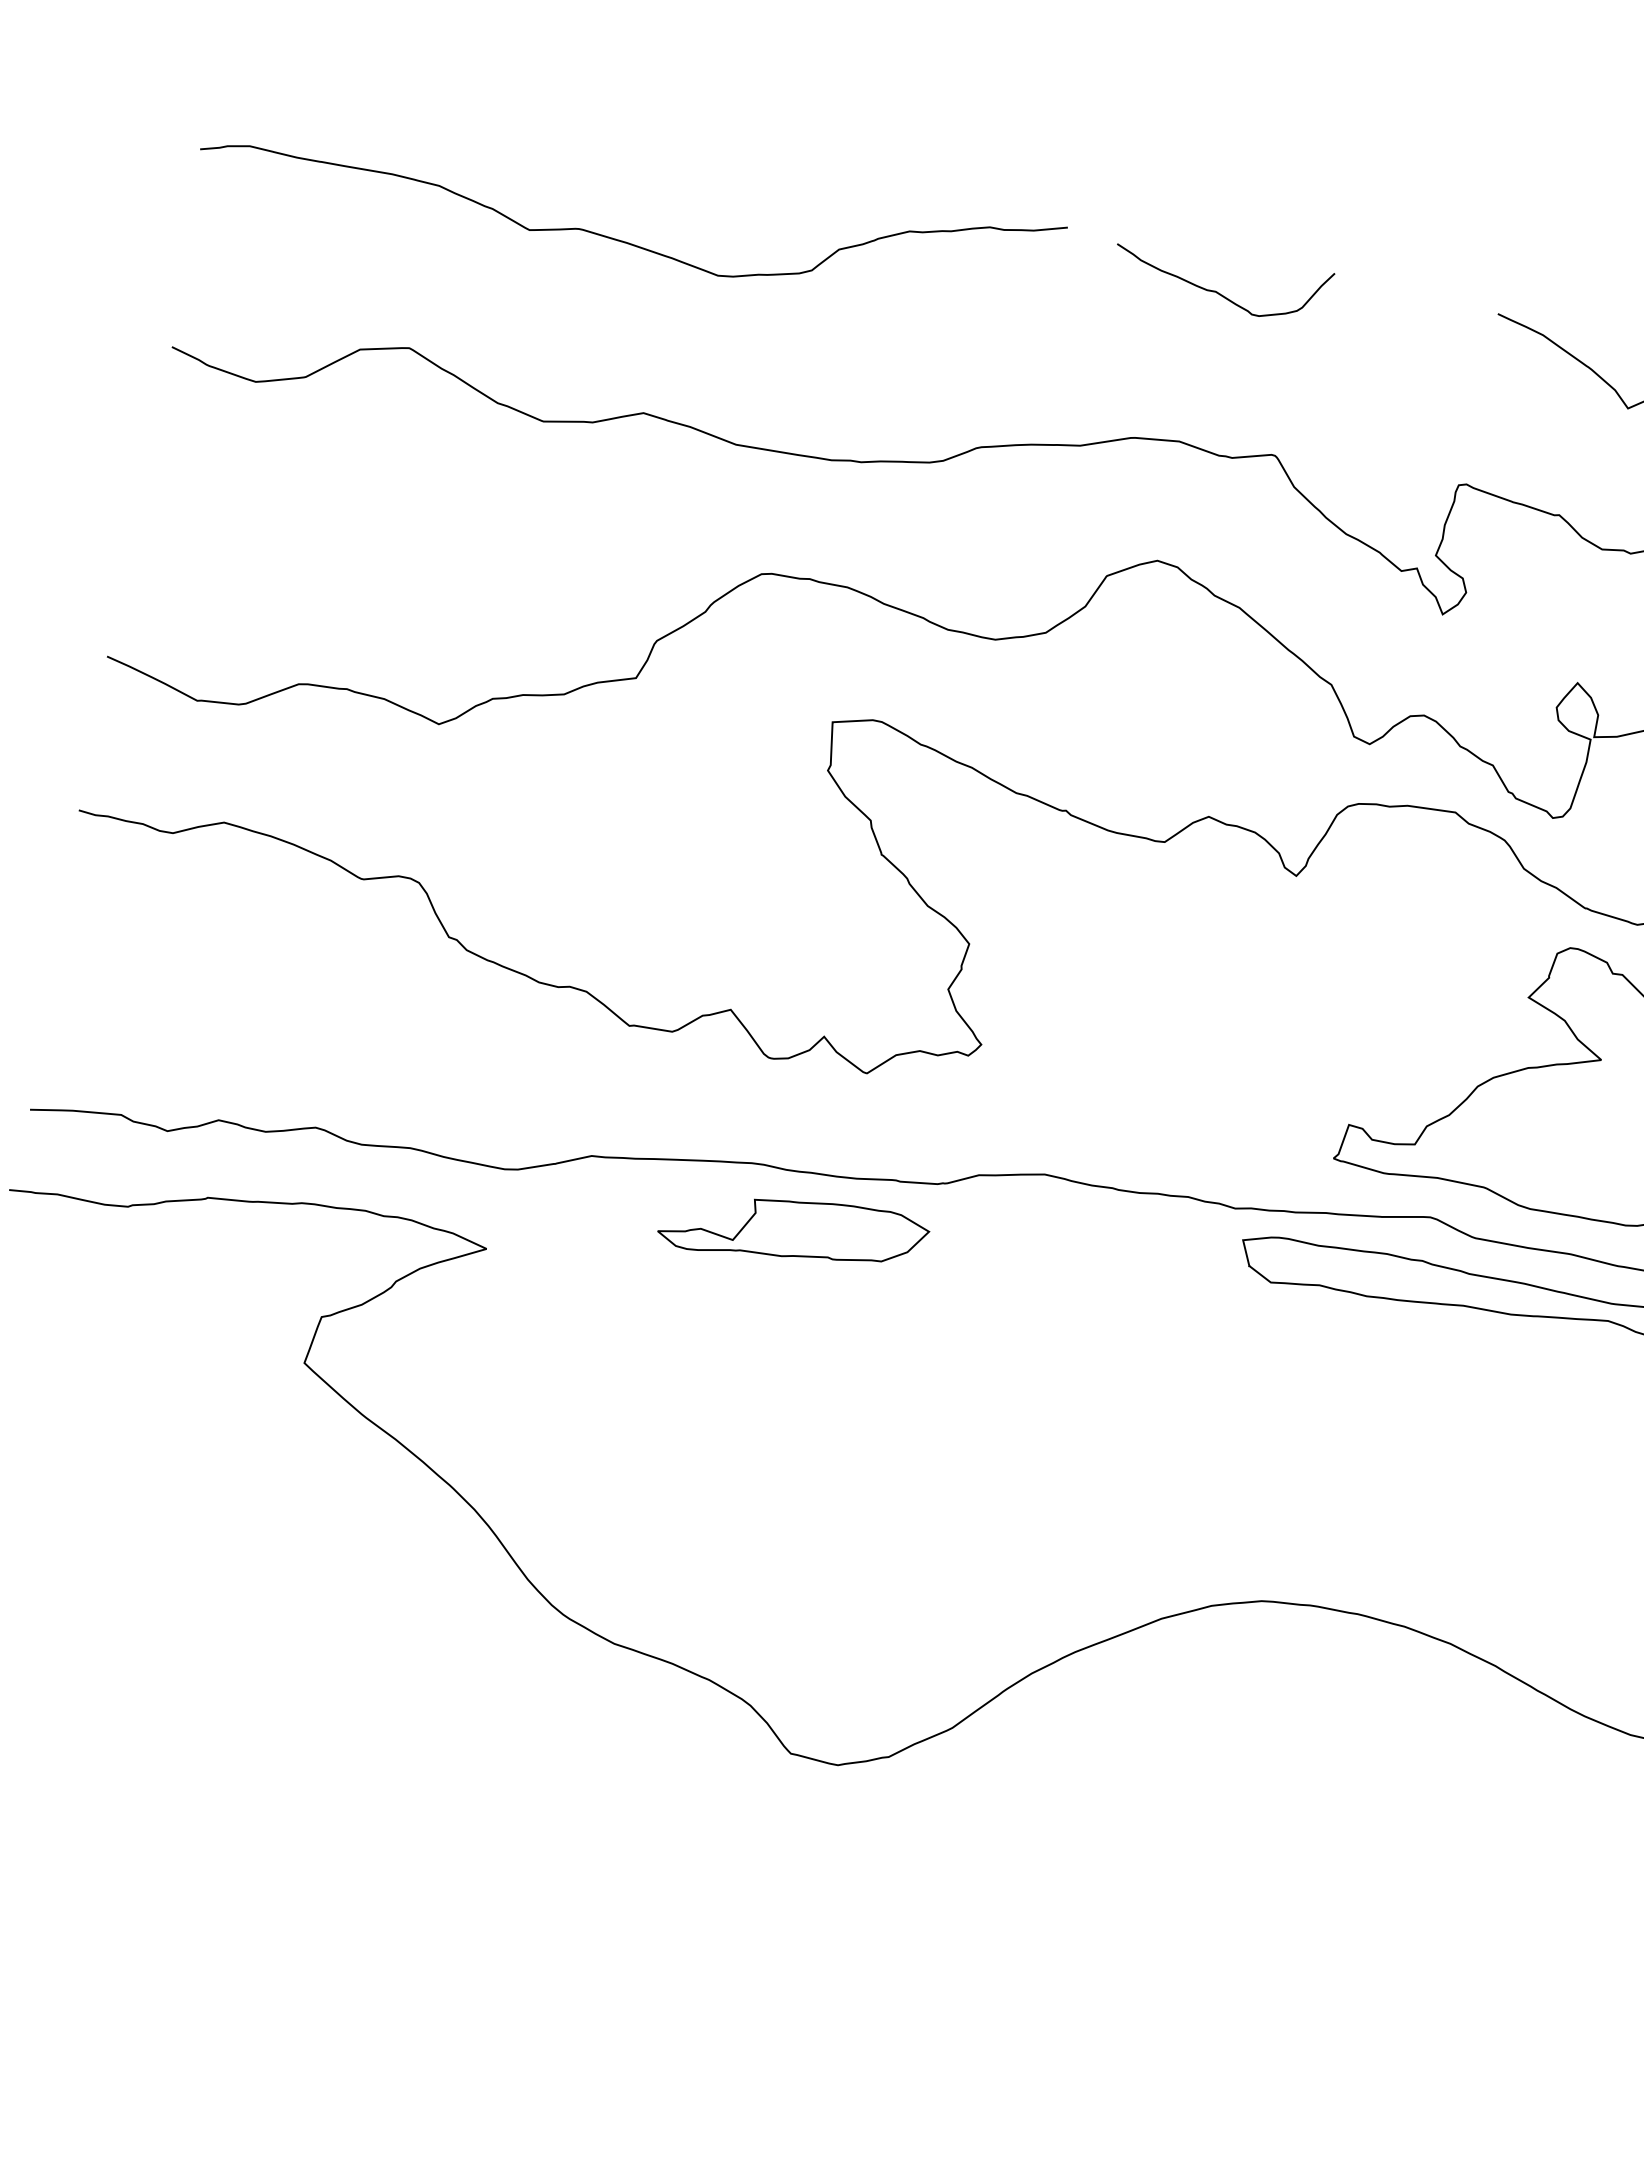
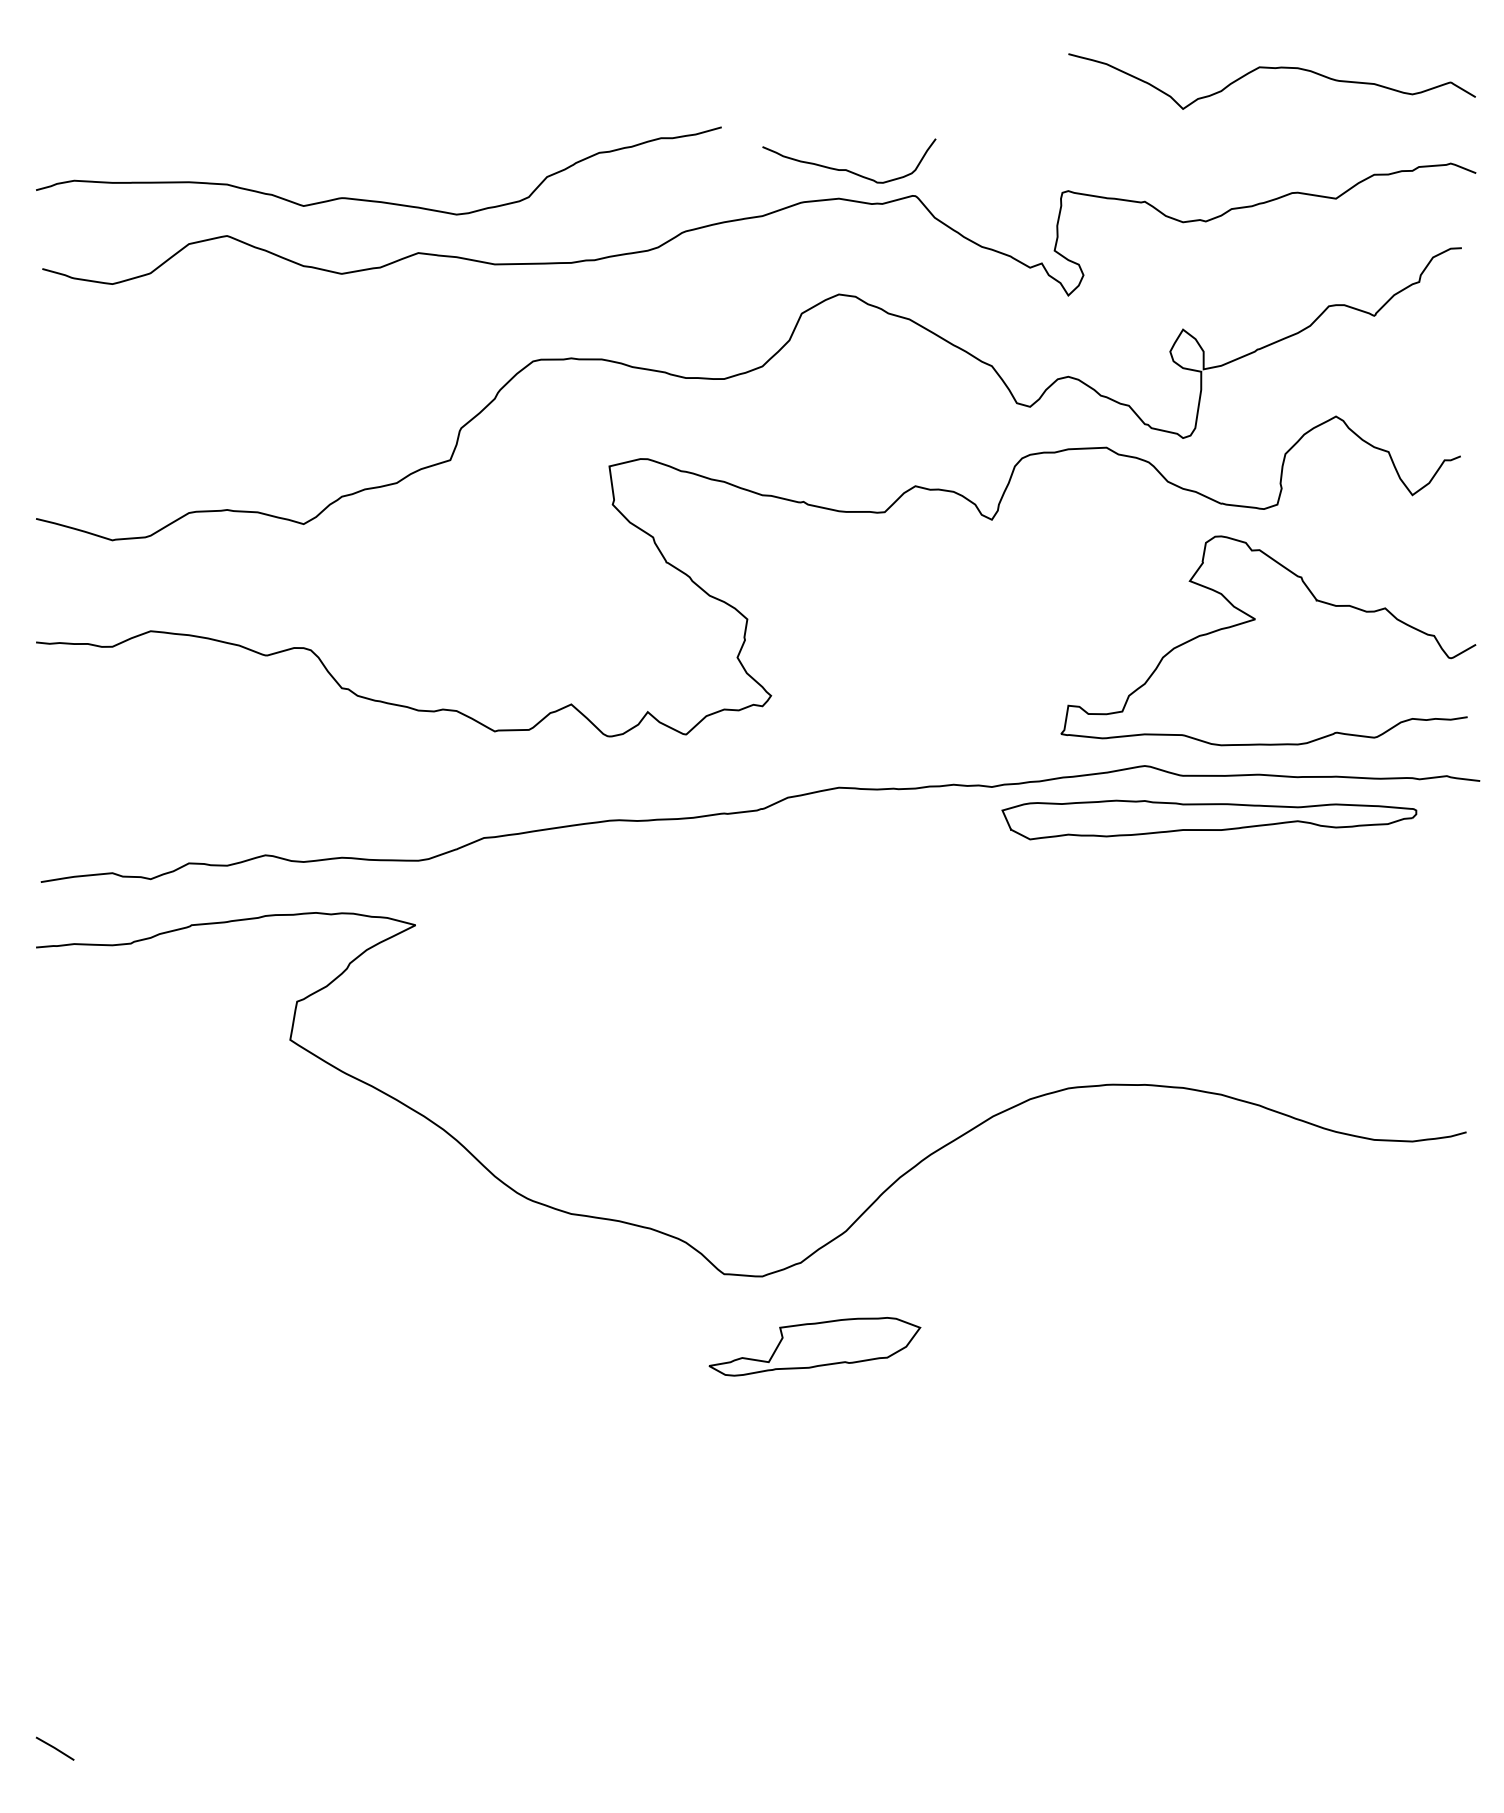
curve: (622, 240) -> (377, 200), moved
curve: (1217, 291) -> (847, 169), moved
part: (793, 1230) -> (814, 1346), moved

